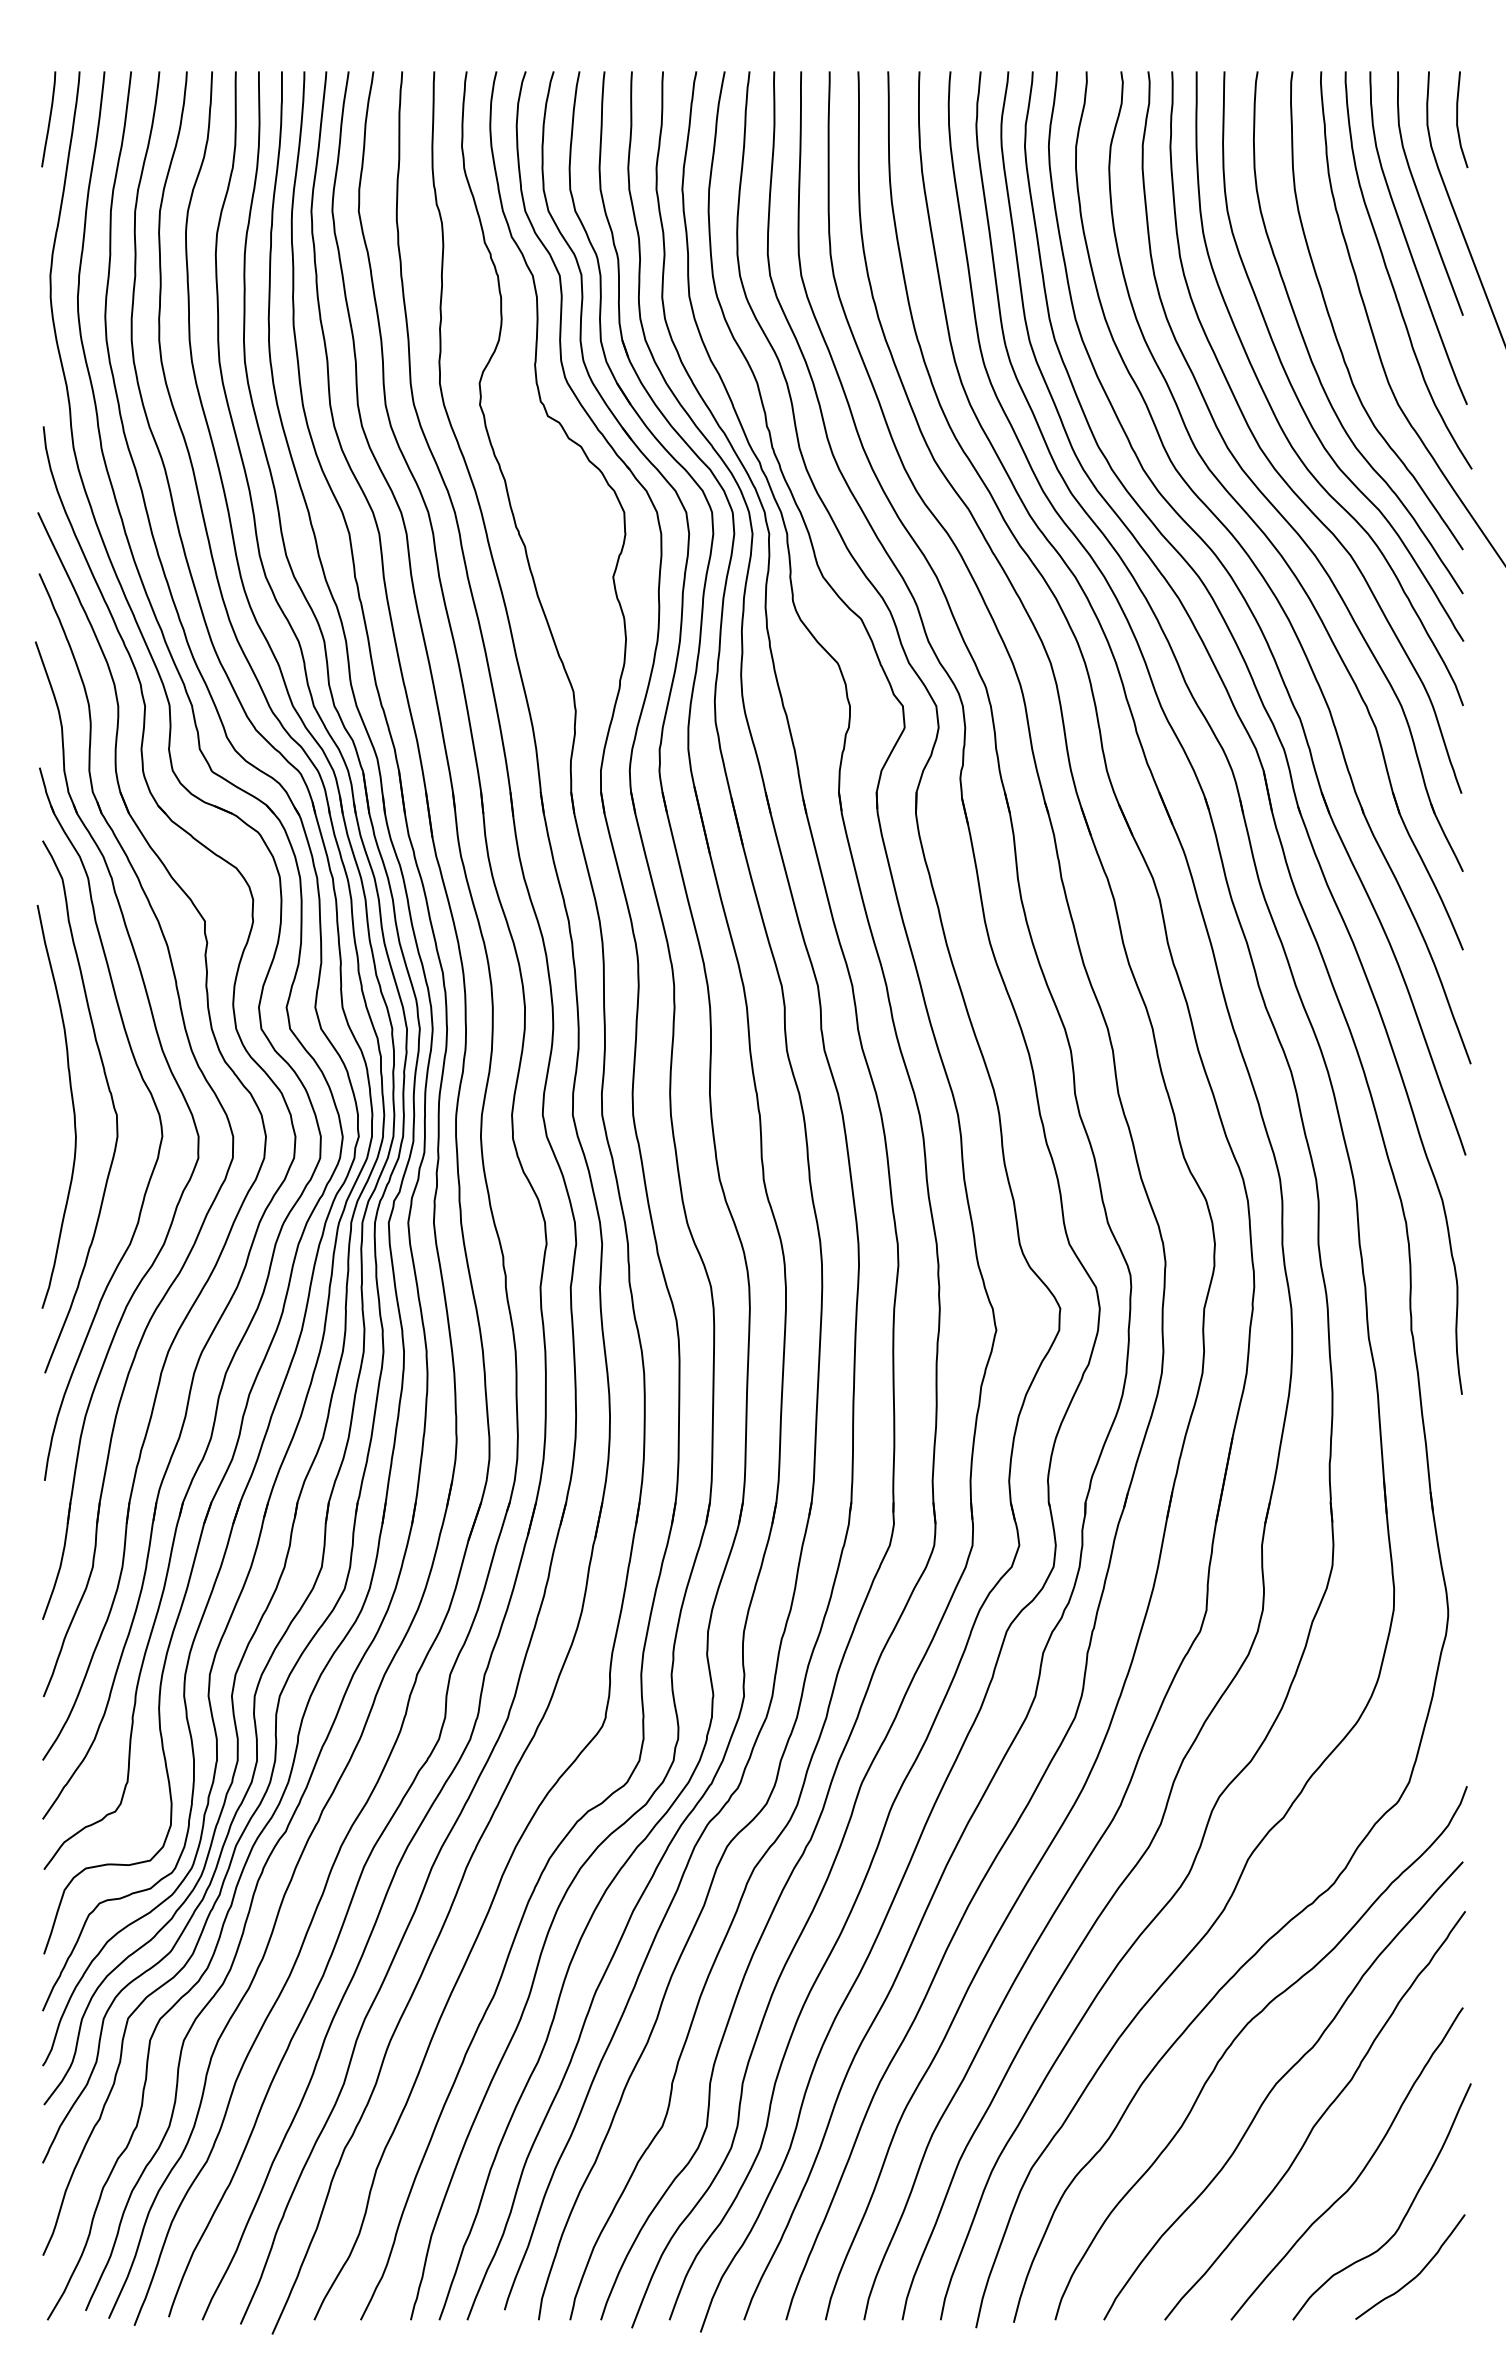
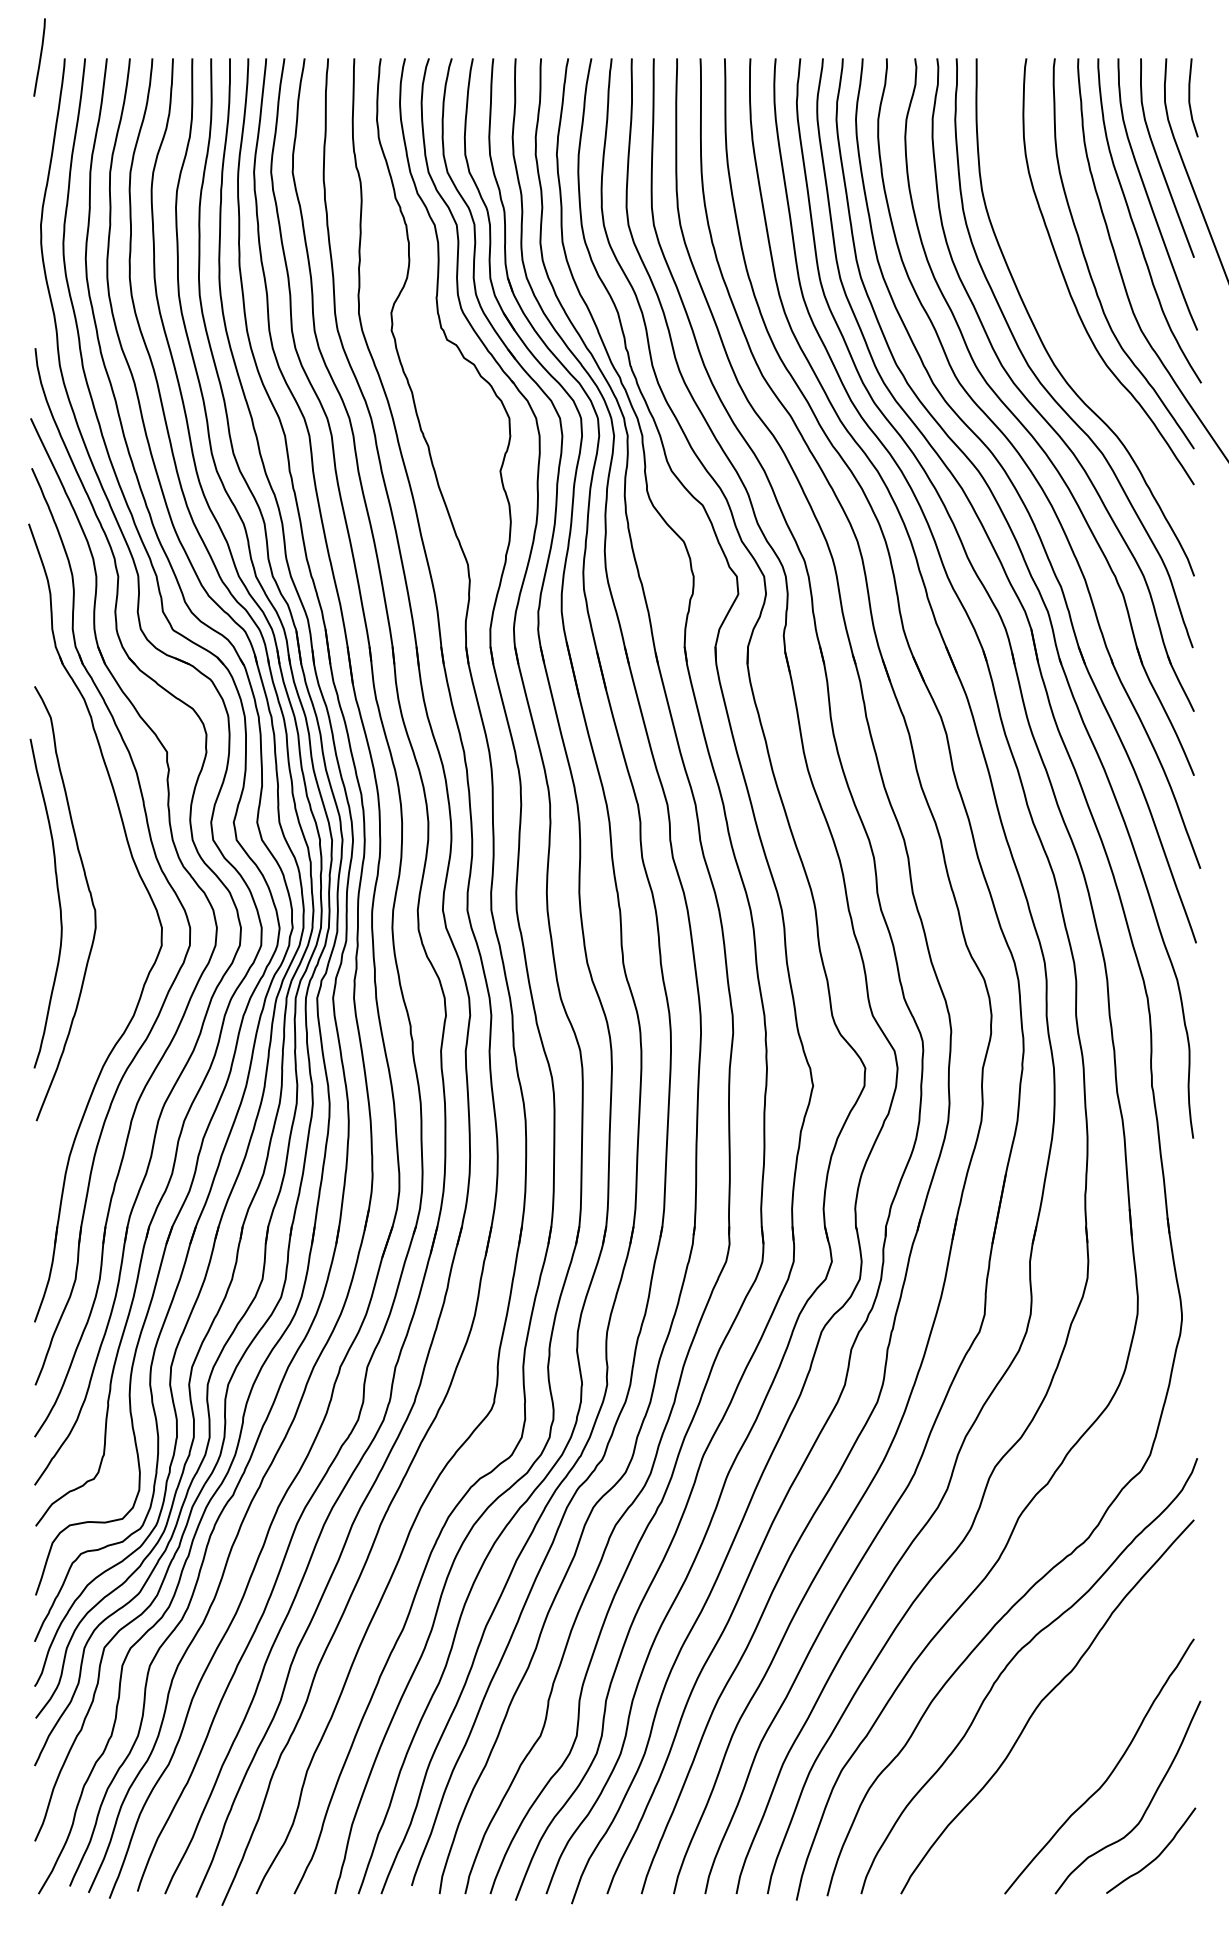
curve: (49, 119) -> (40, 57), moved
curve: (1289, 378) -> (1052, 309), removed
part: (152, 1100) -> (124, 898), removed
curve: (1318, 2118) -> (1076, 1729), removed

